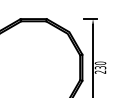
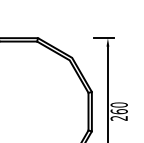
text: (100, 67) -> (119, 111), 230 -> 260

